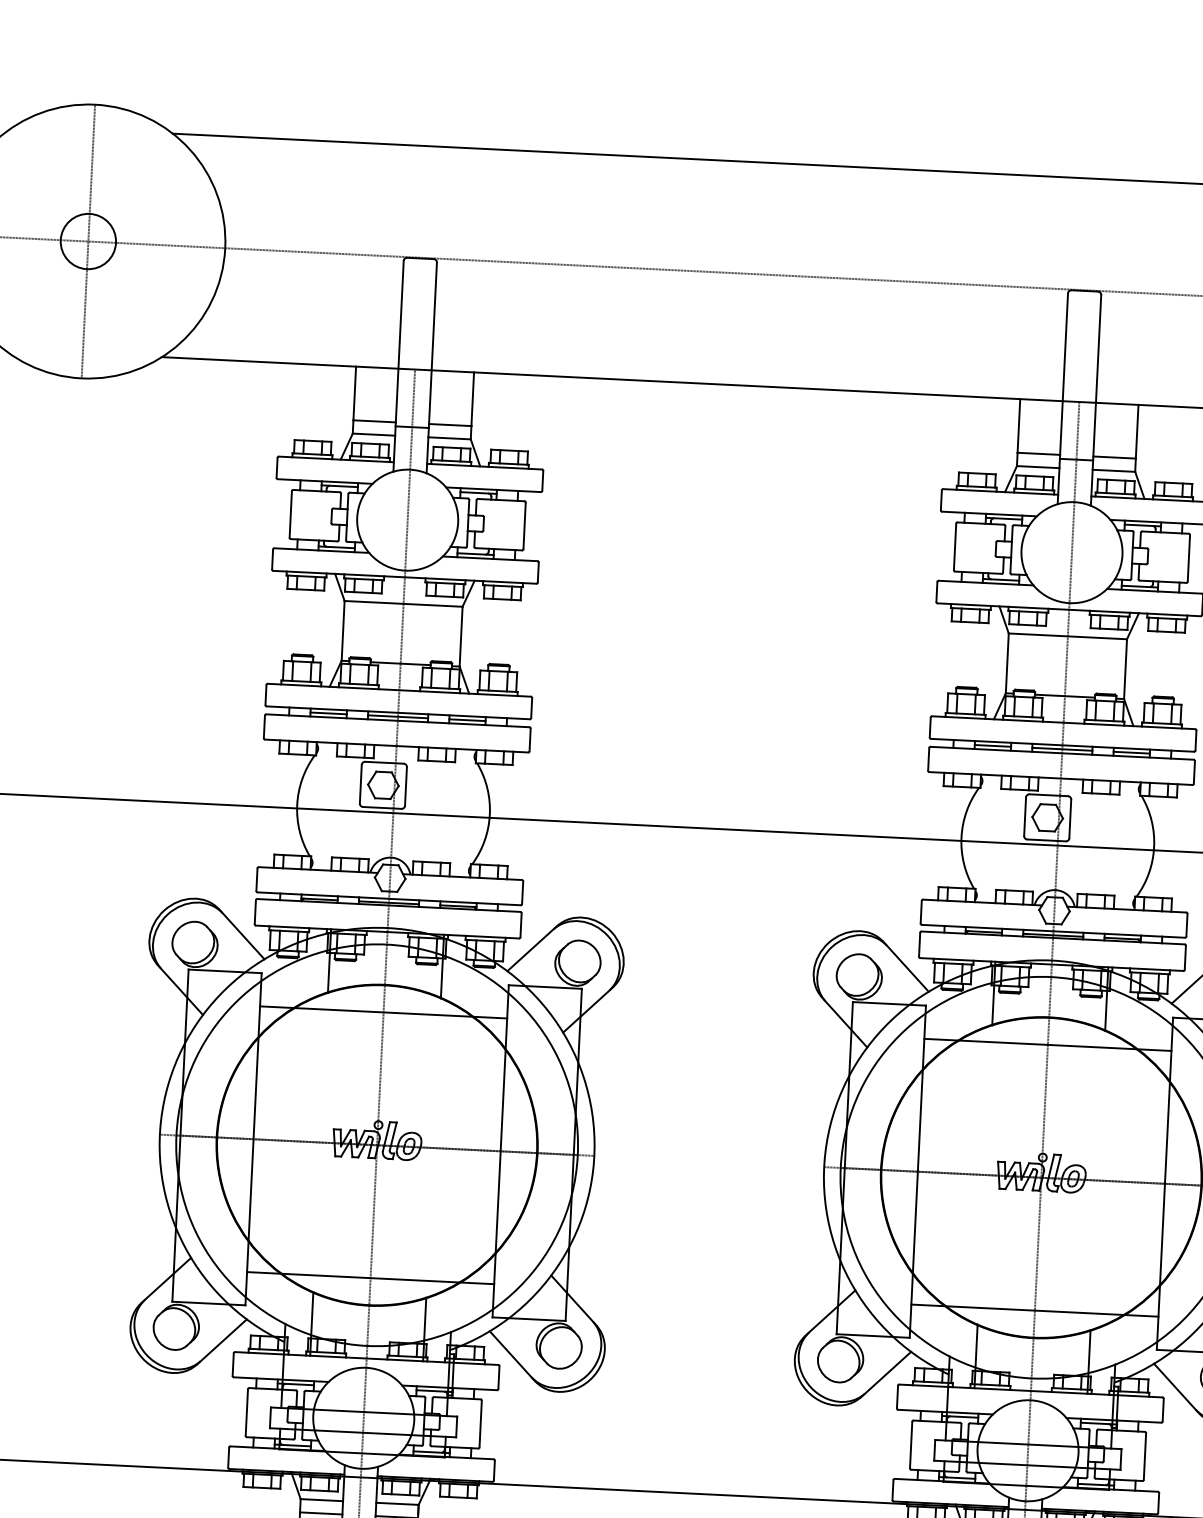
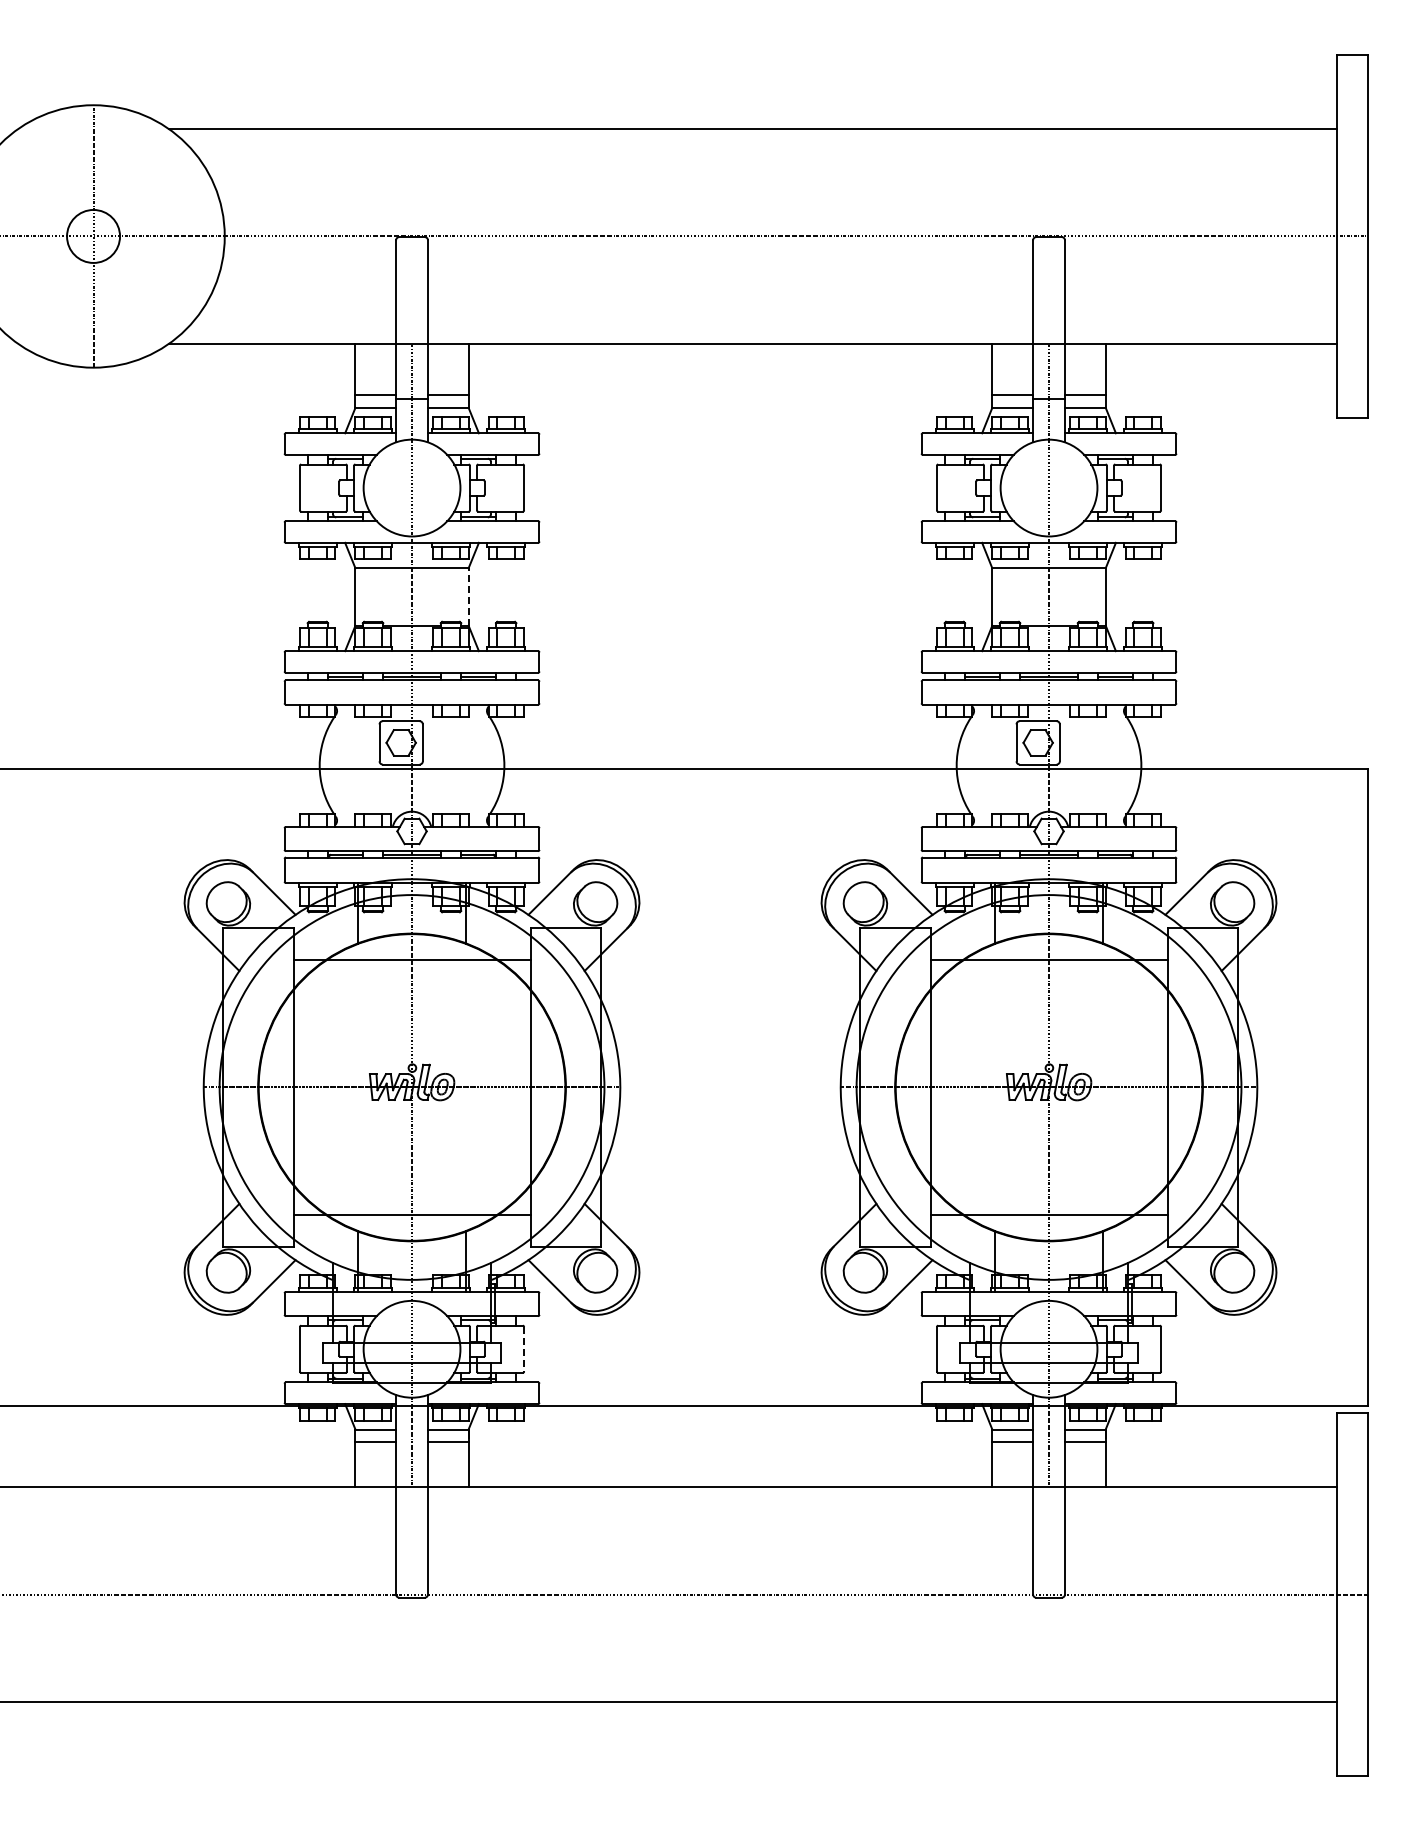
line: (460, 637) -> (468, 597), solid -> dashed
line: (481, 1424) -> (524, 1349), solid -> dashed

